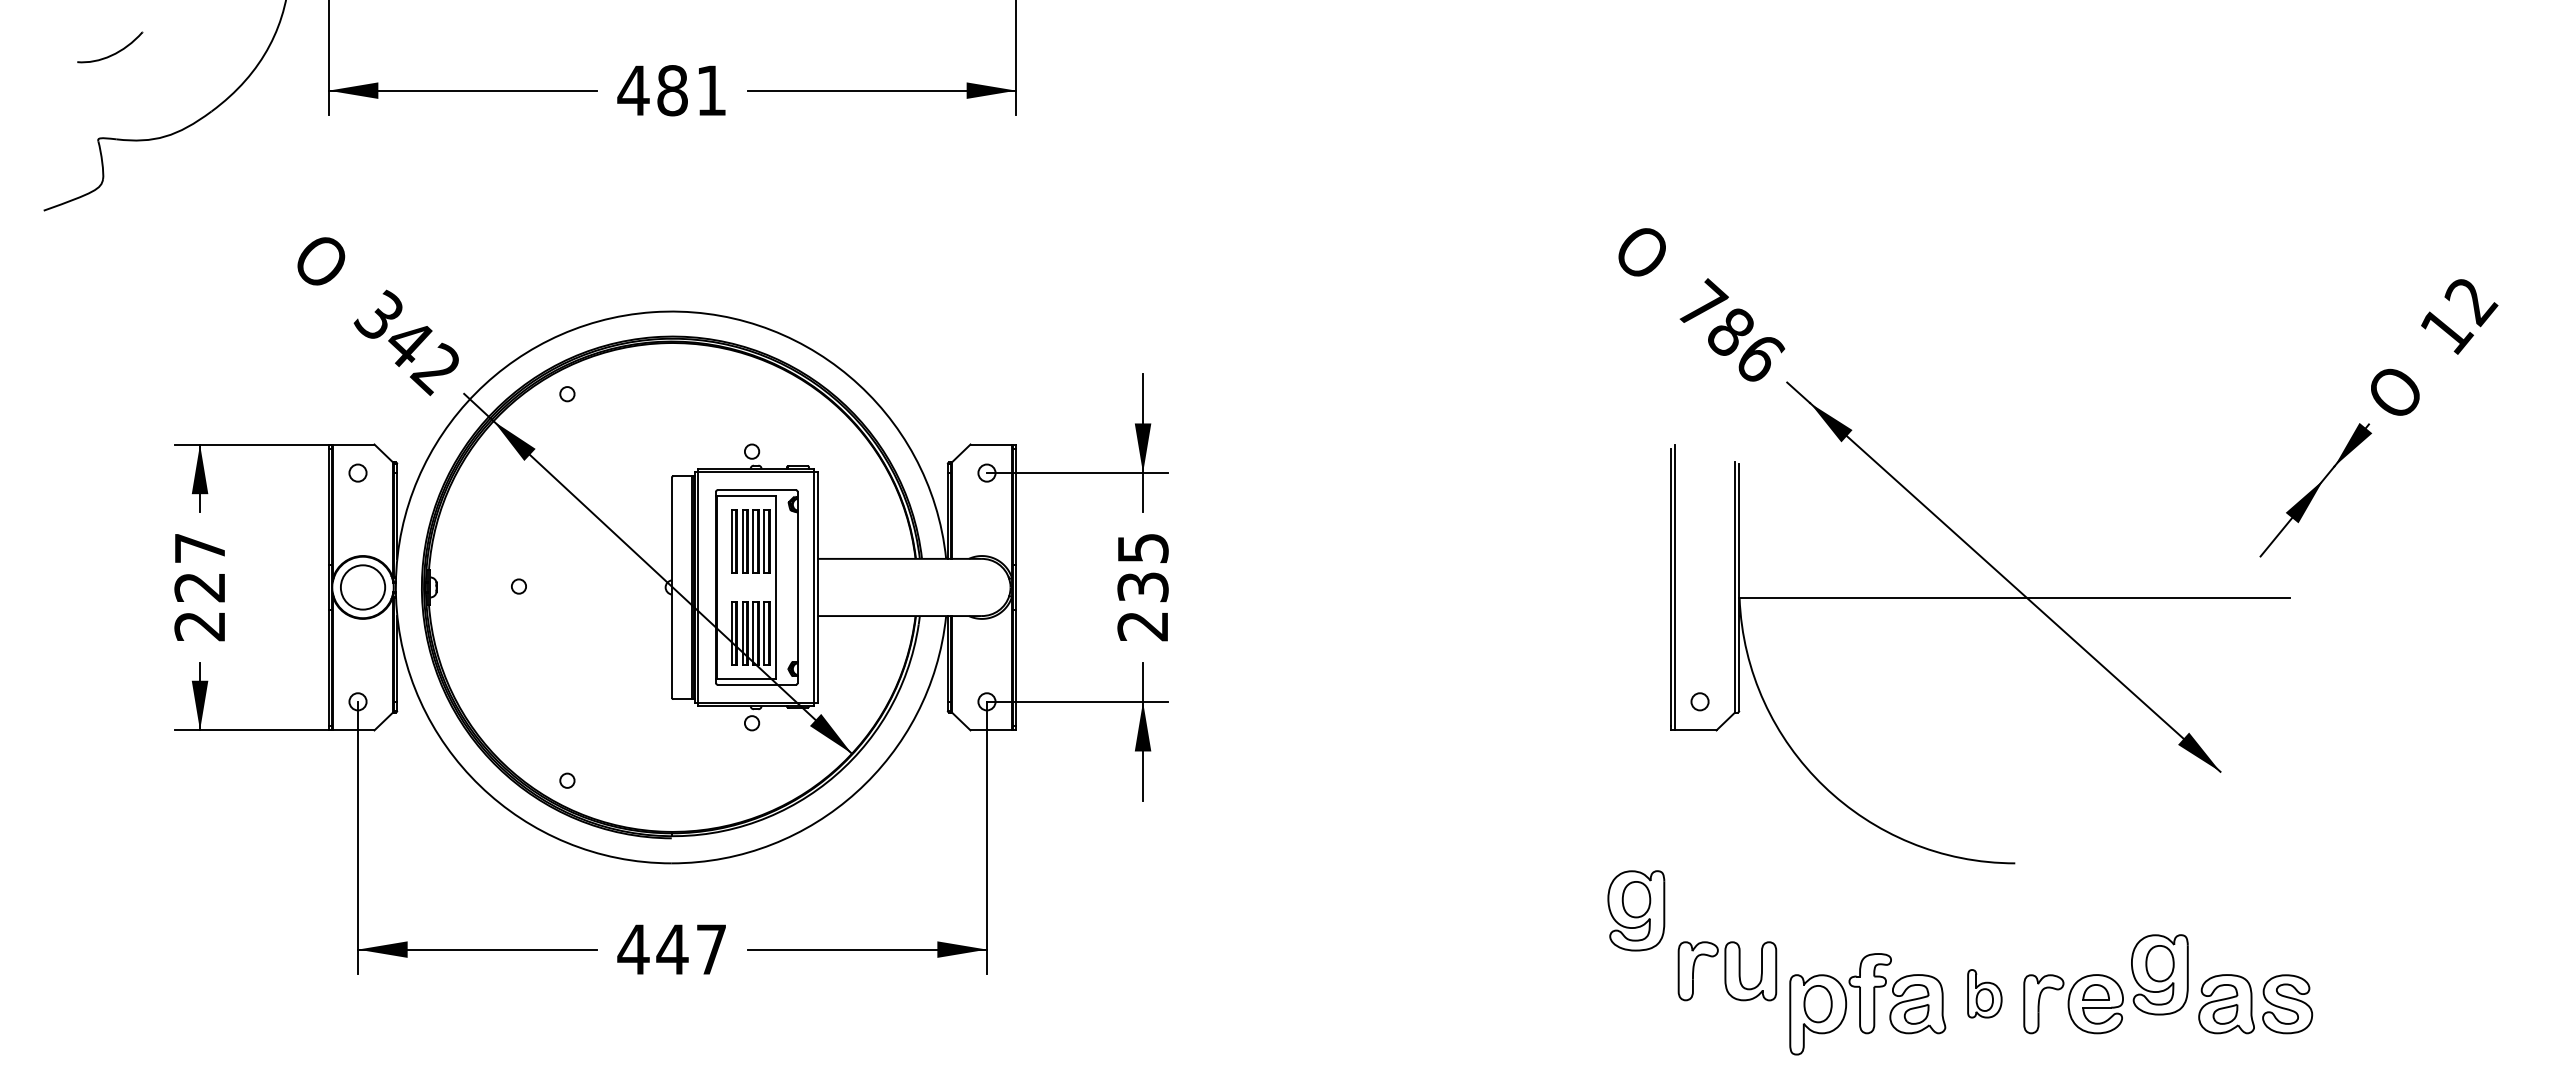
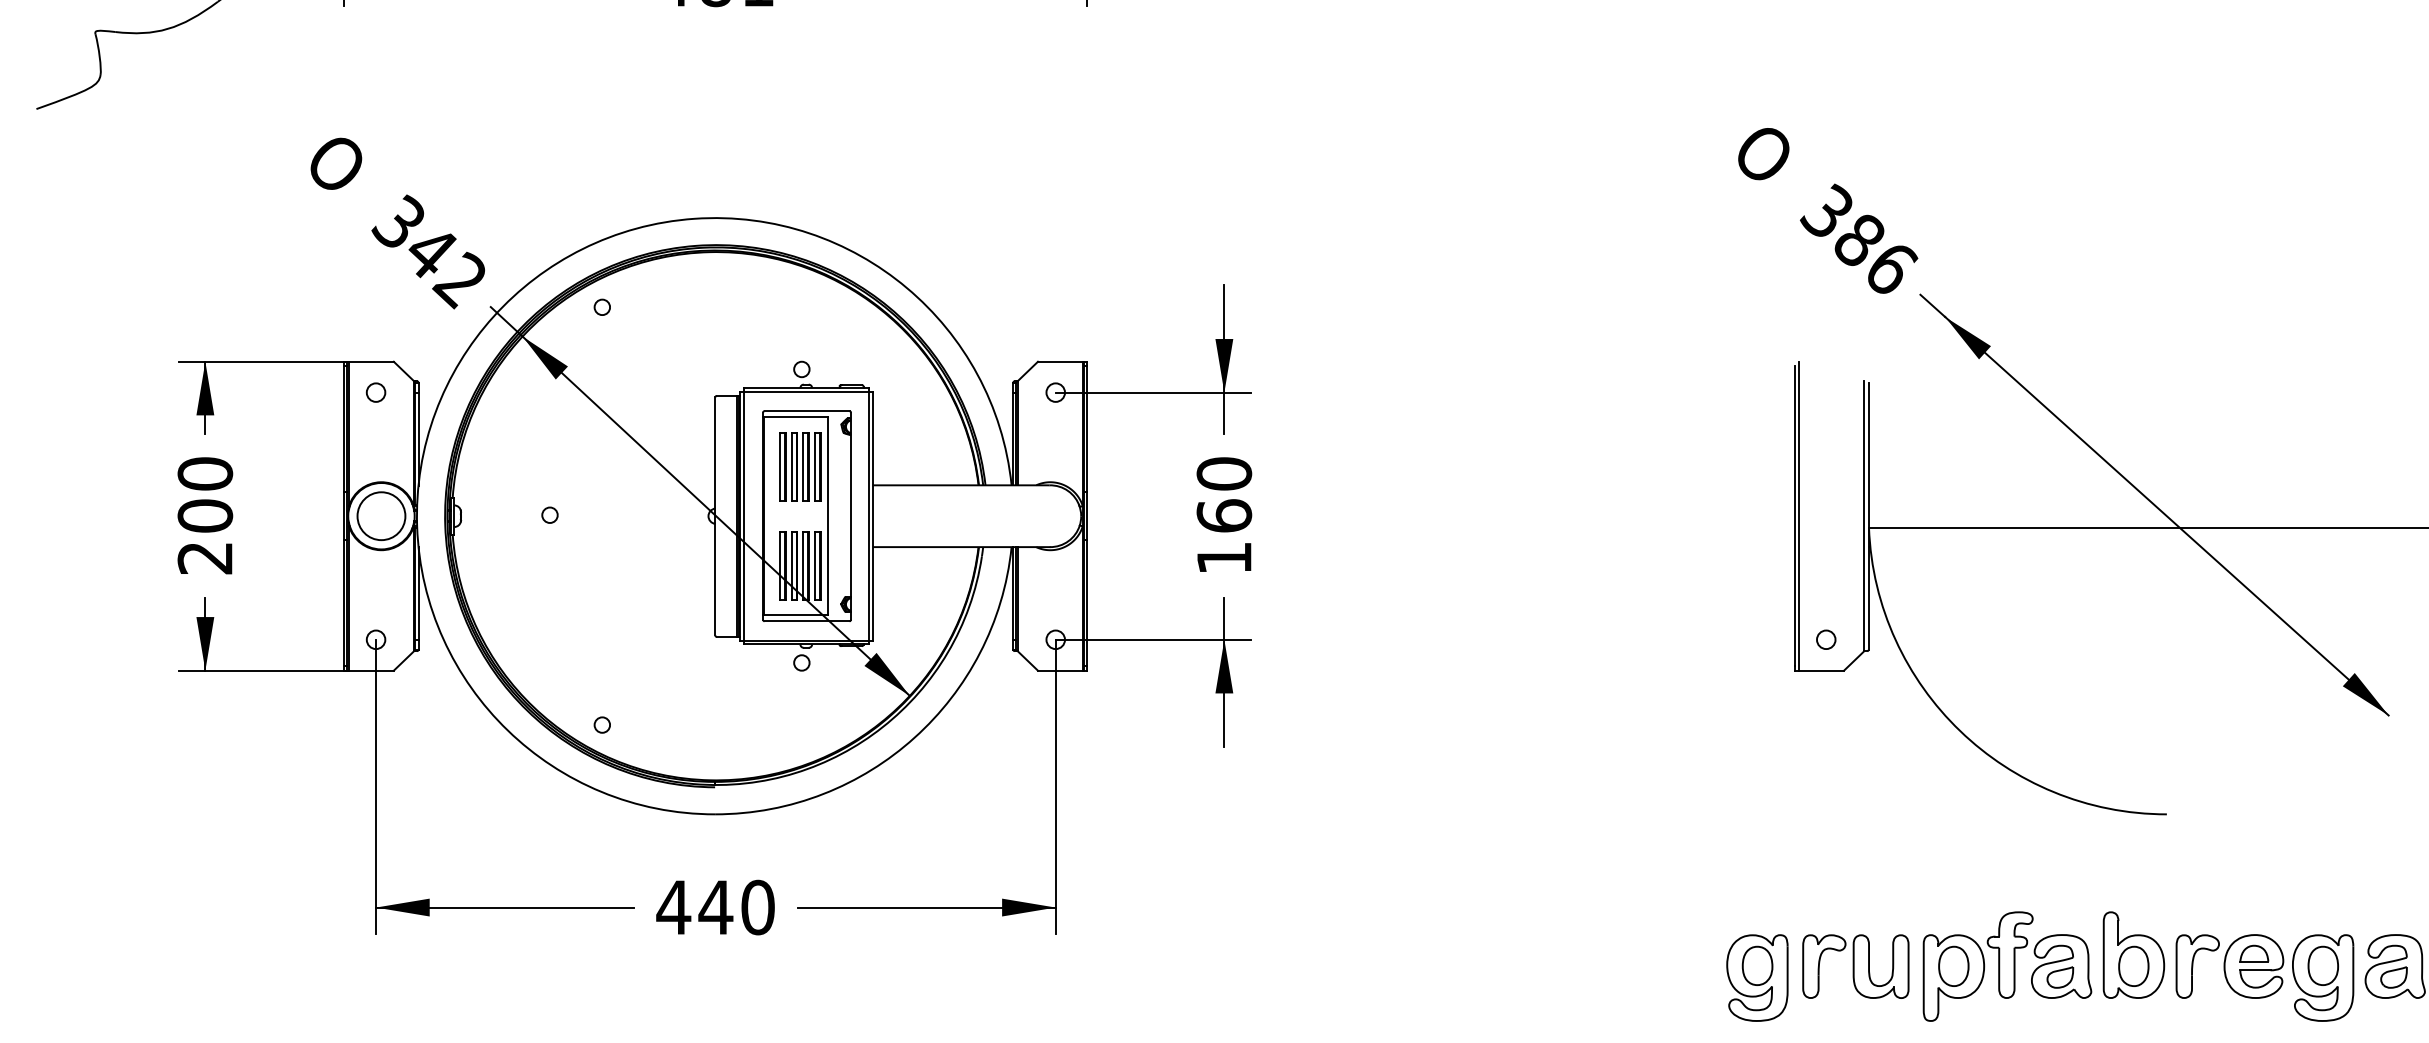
text: (1701, 303) -> (1827, 209), 786 -> 386
text: (199, 567) -> (204, 494), 227 -> 200
text: (1142, 587) -> (1223, 516), 235 -> 160
part: (1636, 910) -> (1757, 977), moved
text: (711, 949) -> (758, 907), 447 -> 440
part: (1727, 971) -> (1855, 966), moved
part: (2159, 974) -> (2322, 977), moved
part: (1984, 993) -> (2133, 954), size x1.67

